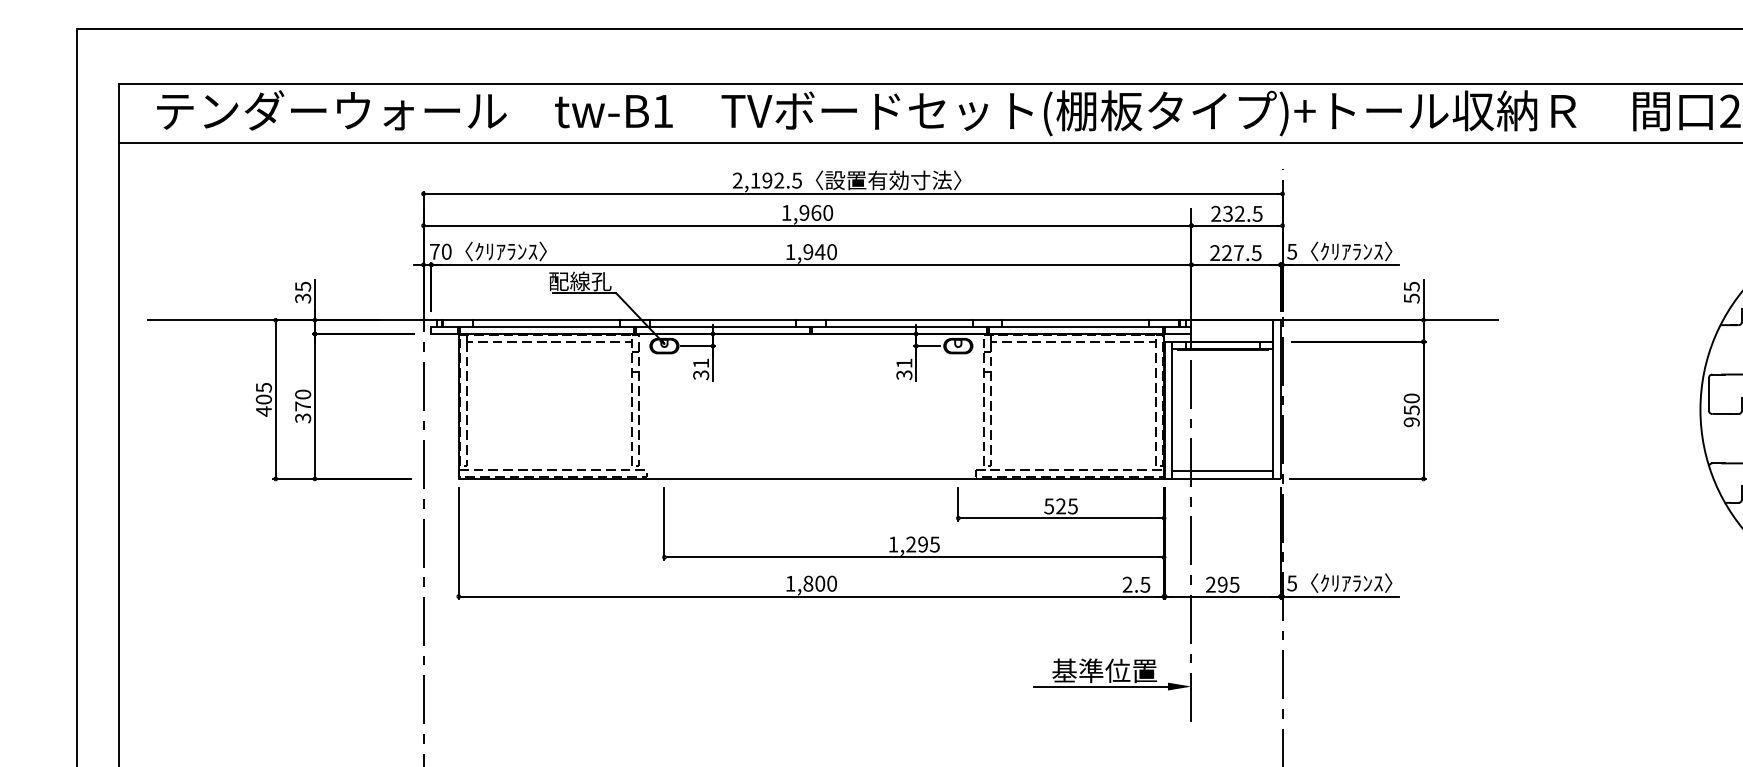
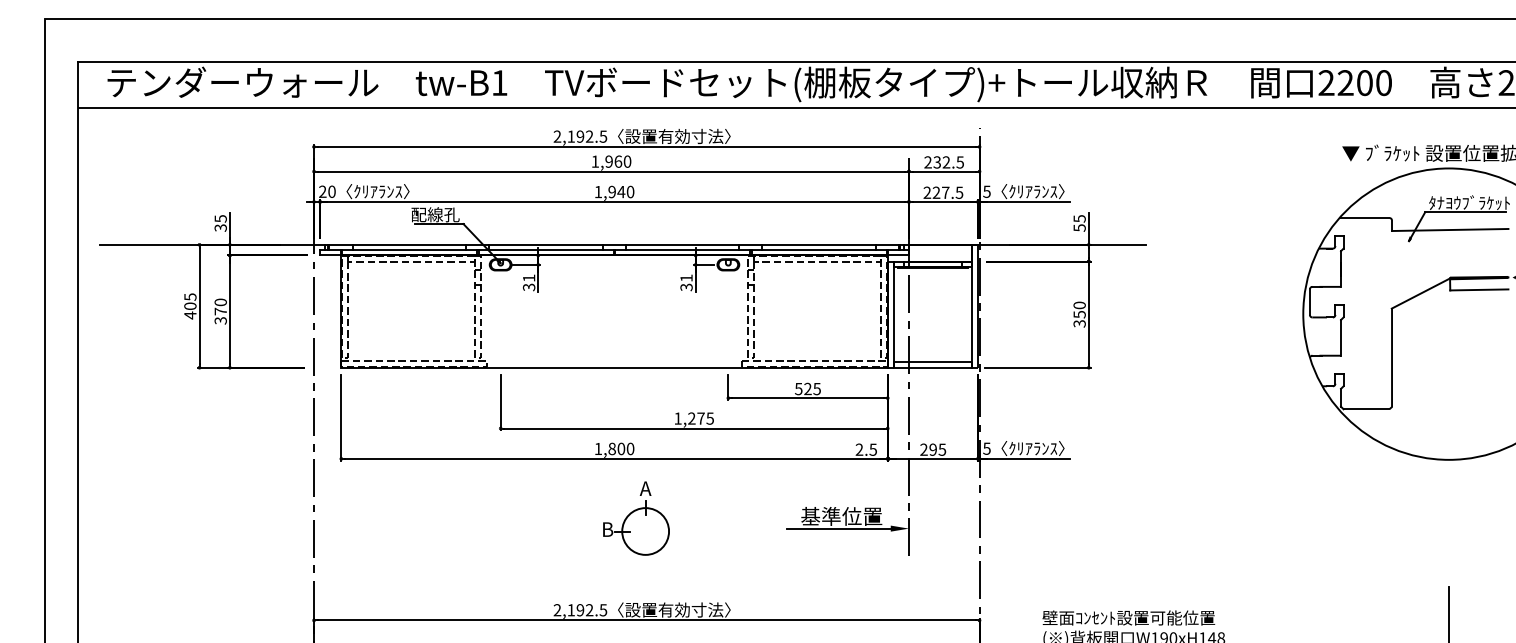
text: (434, 251) -> (322, 191), 70 -> 20
text: (1411, 421) -> (1079, 323), 950 -> 350
text: (922, 544) -> (700, 418), 1,295 -> 1,275
part: (839, 673) -> (636, 518), added

